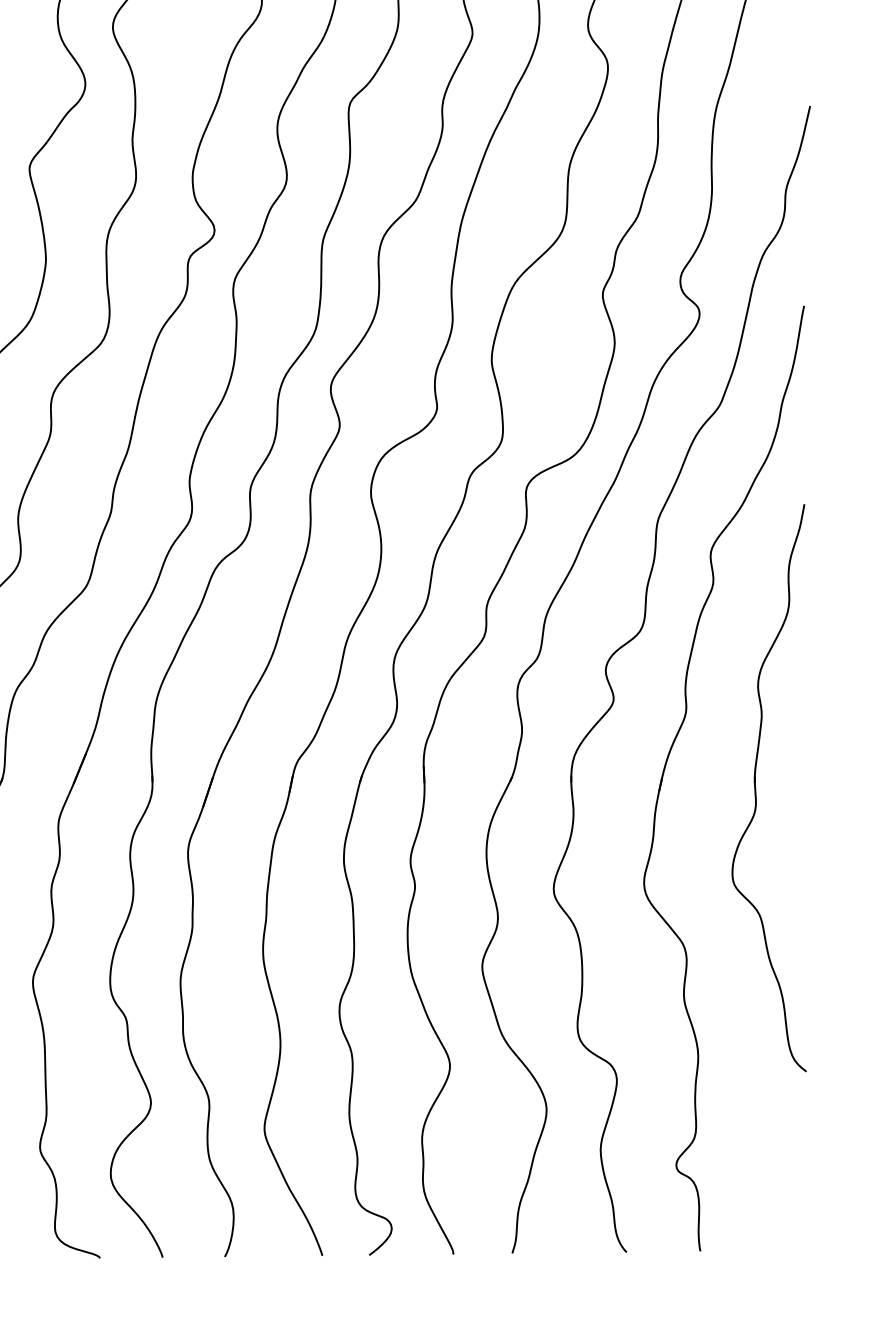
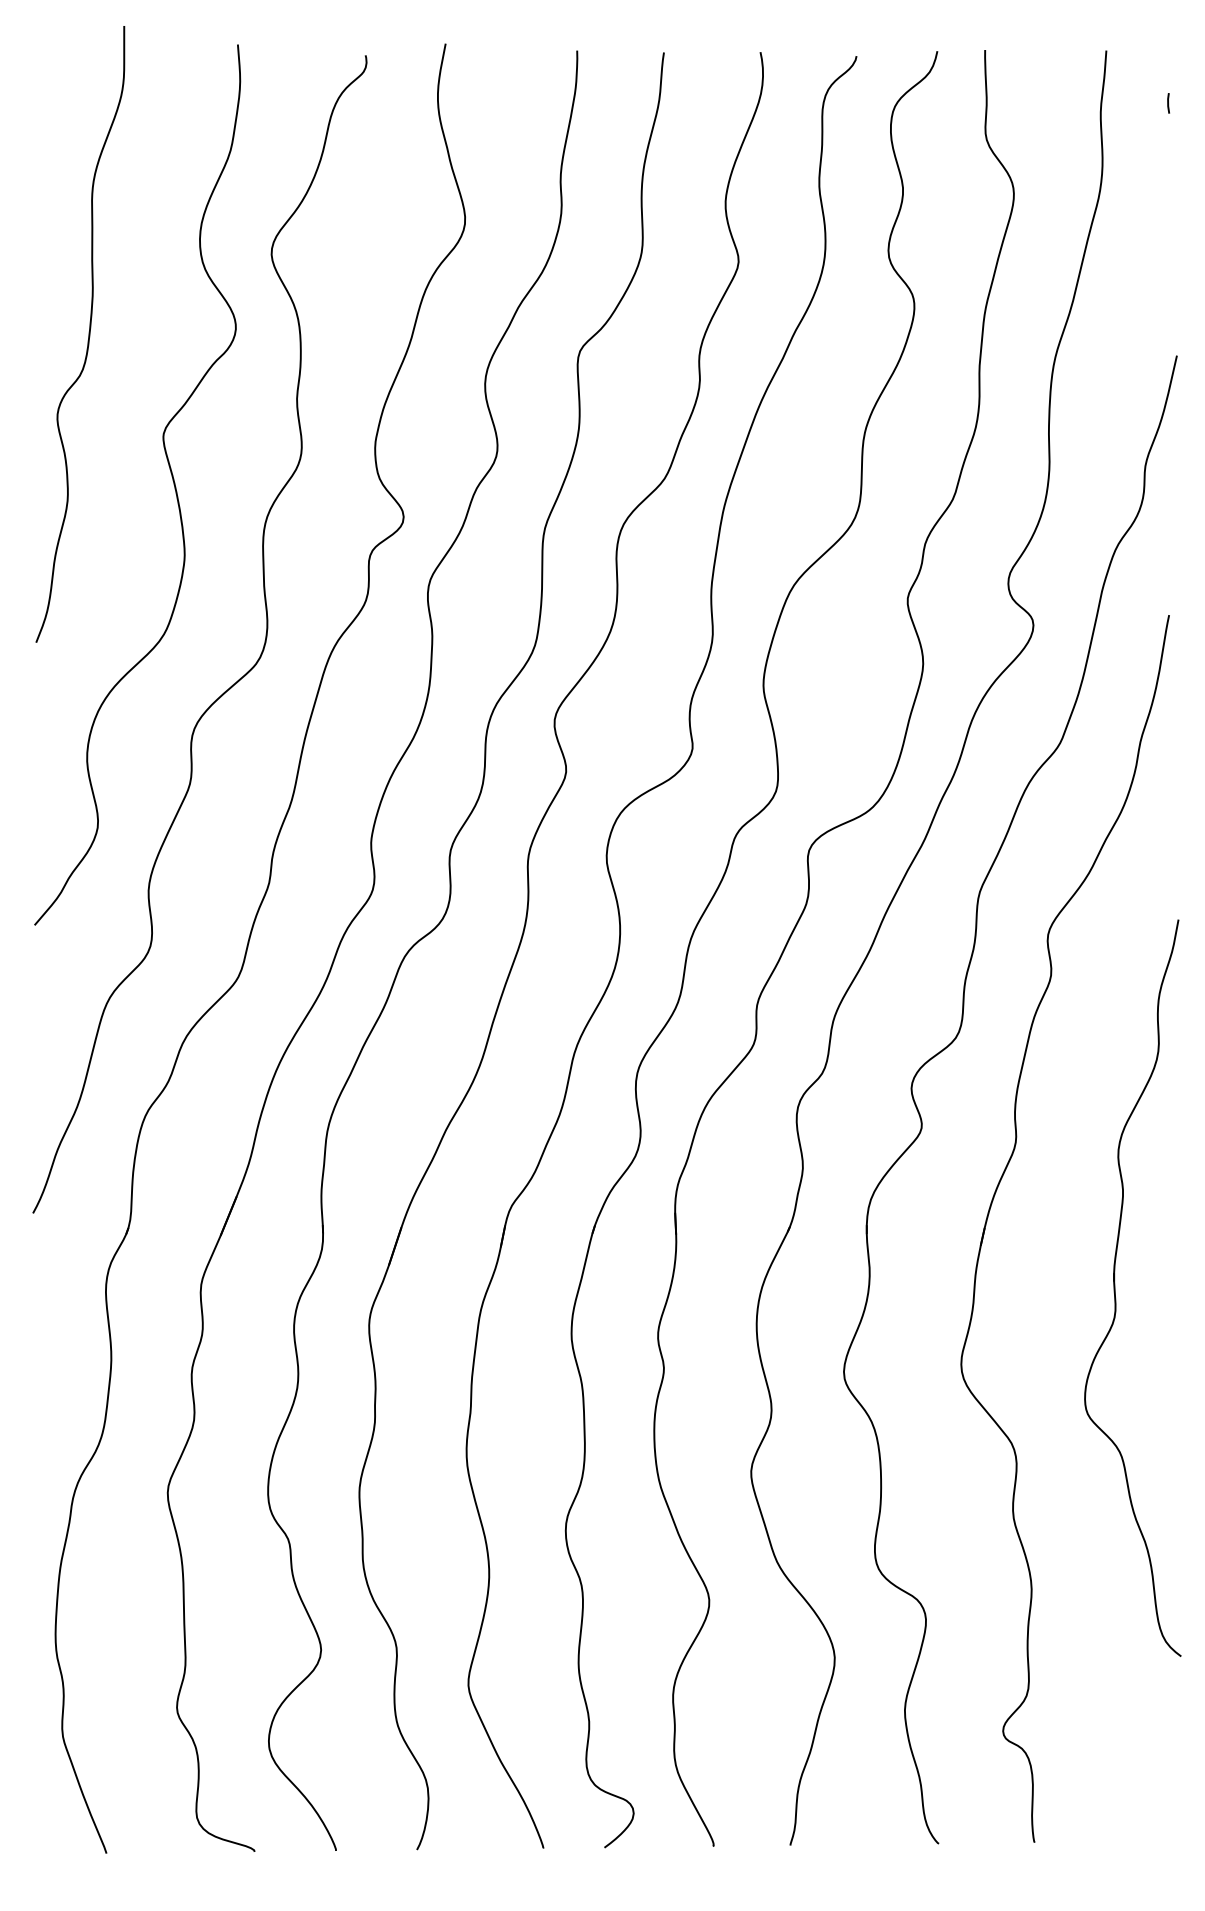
part: (755, 787) -> (1115, 1287), moved

